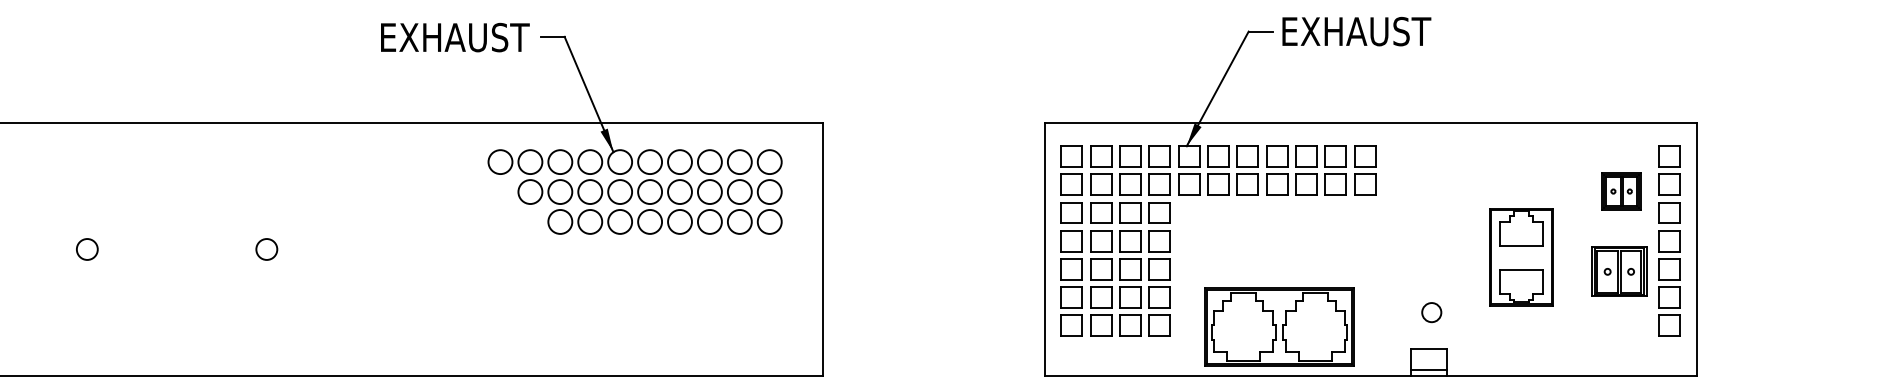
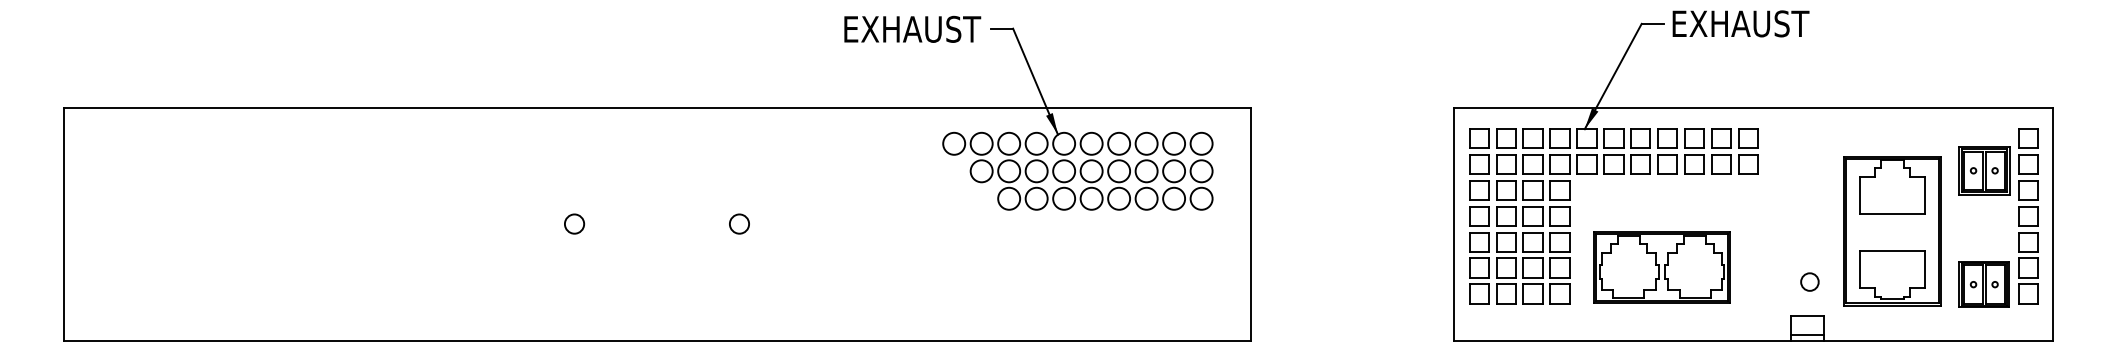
part: (1621, 191) -> (1984, 170), size x1.43
part: (1521, 257) -> (1892, 231), size x1.67
part: (1618, 271) -> (1983, 284), moved
part: (1278, 327) -> (1661, 267), moved

